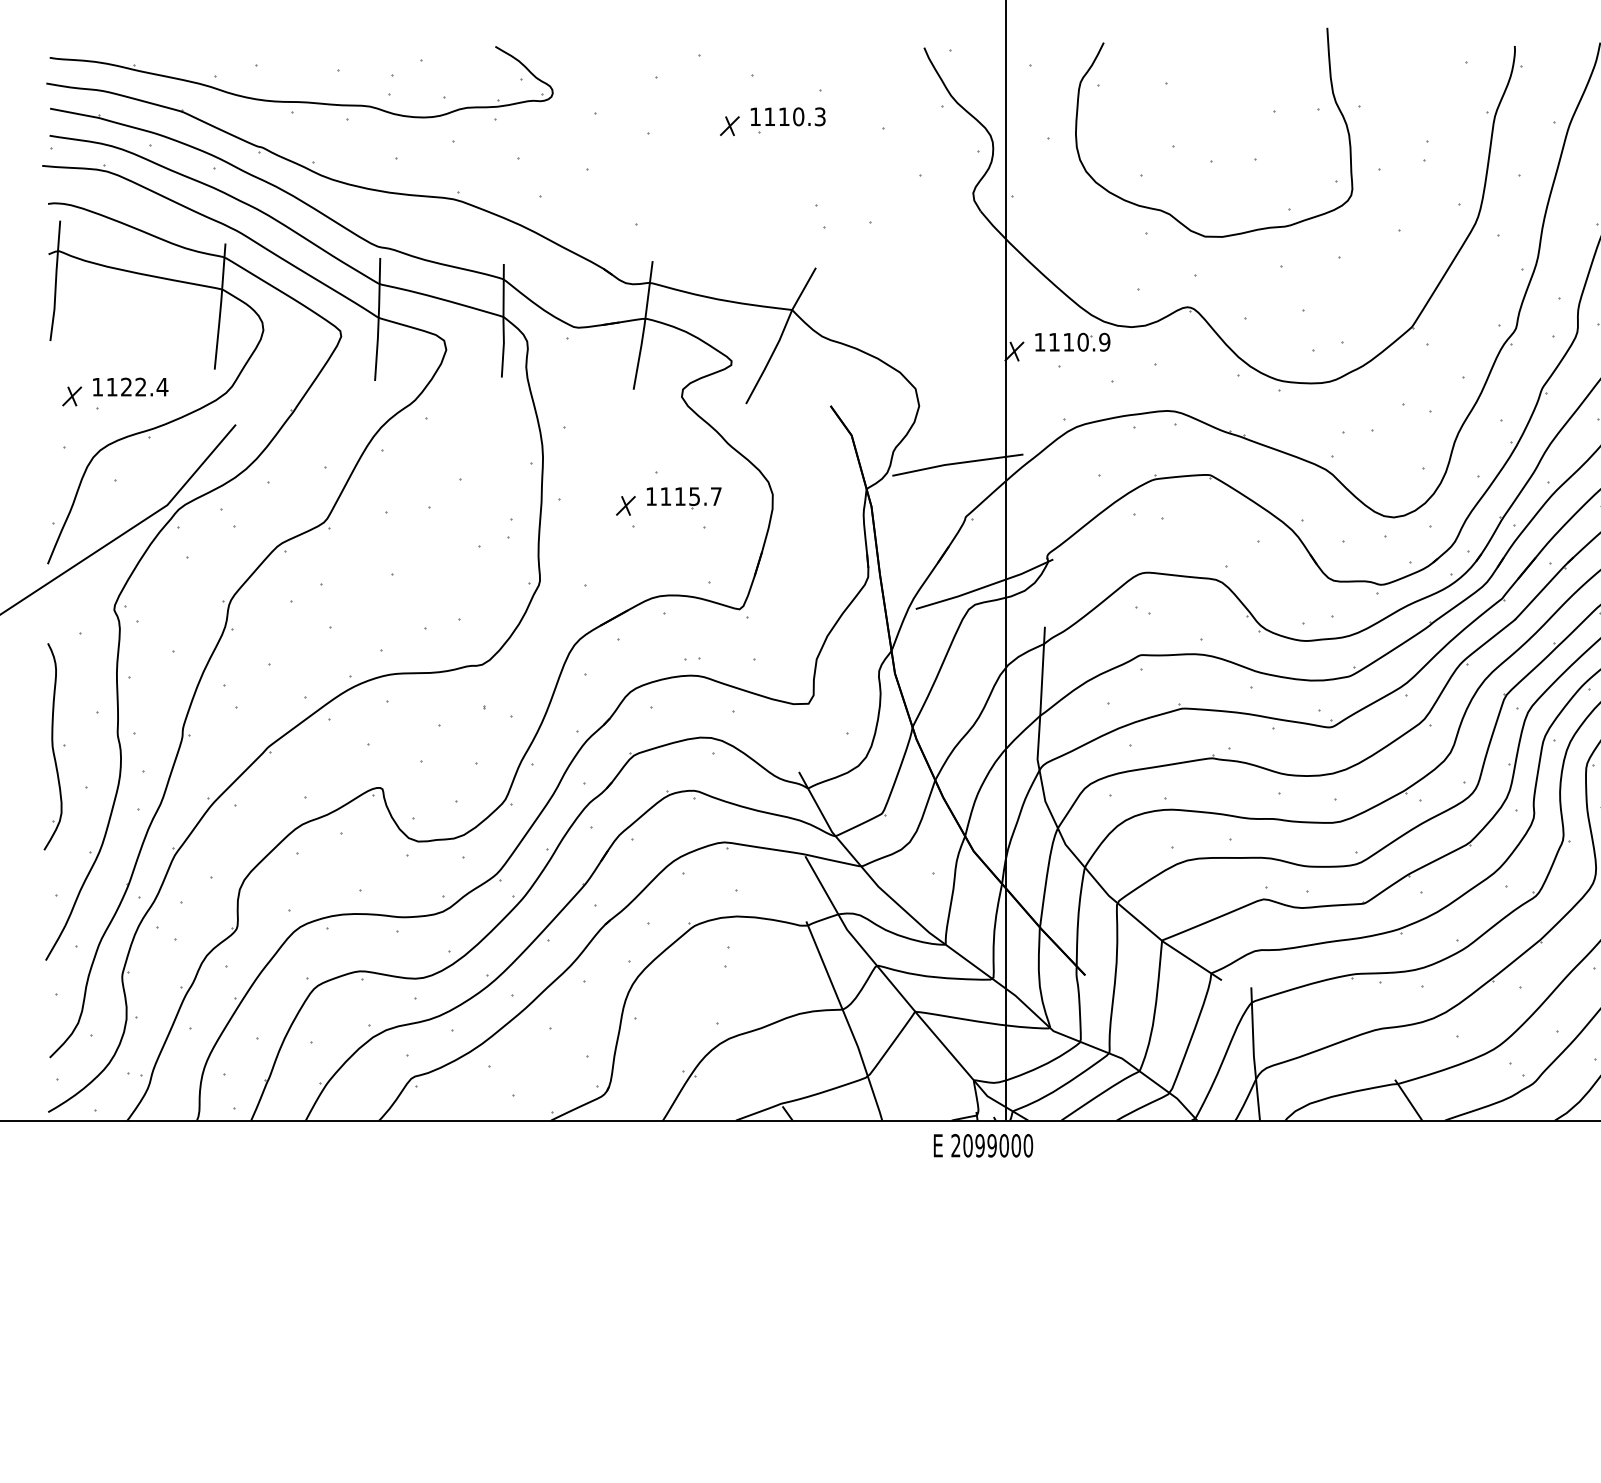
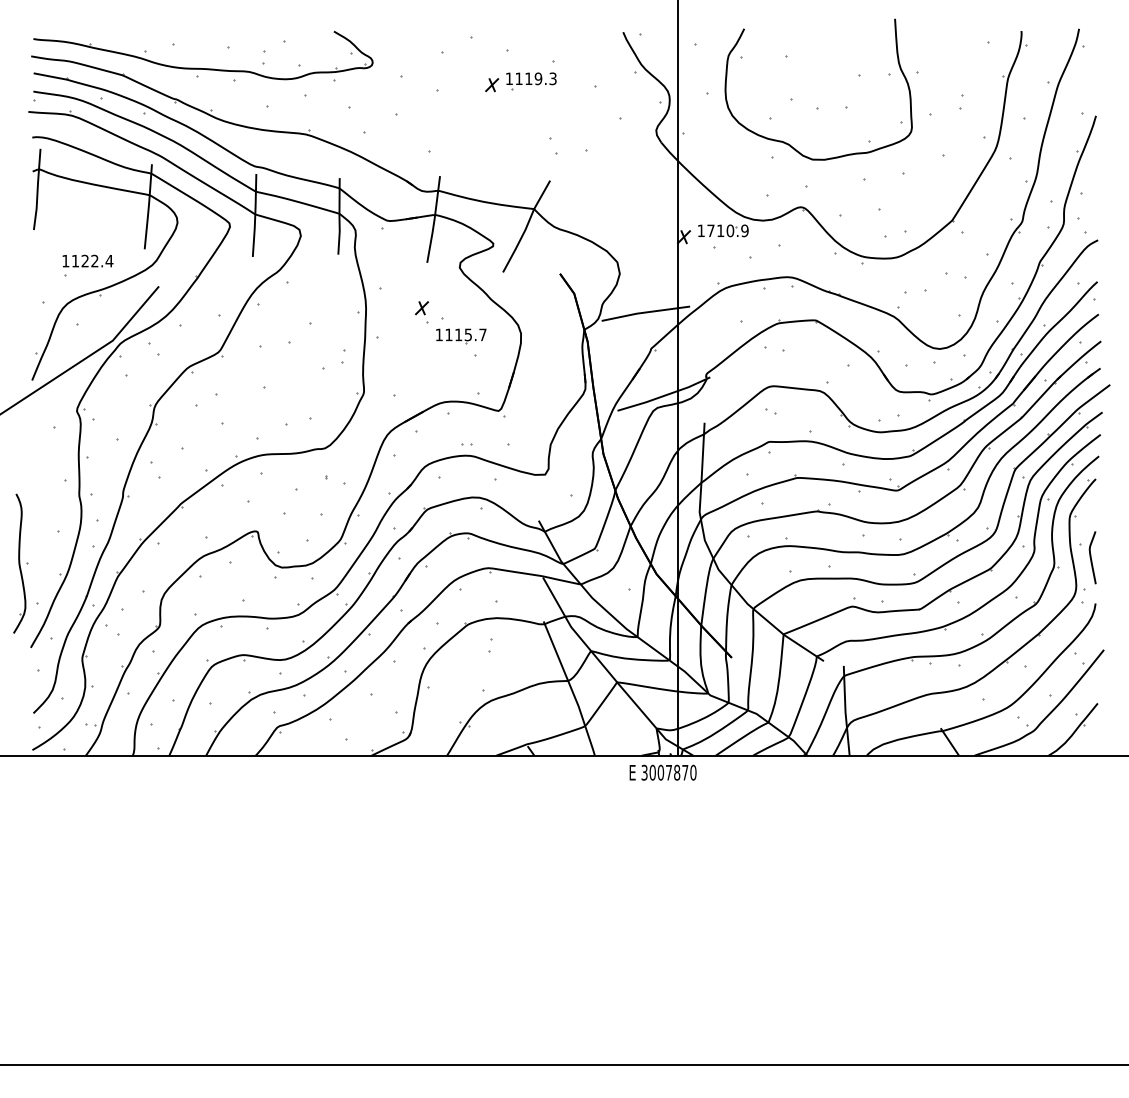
text: (798, 117) -> (538, 79), 1110.3 -> 1119.3
text: (1053, 341) -> (710, 230), 1110.9 -> 1710.9
part: (72, 396) -> (48, 267), removed
part: (625, 512) -> (421, 312), moved
part: (54, 746) -> (20, 563), moved
text: (985, 1145) -> (664, 772), 2099000 -> 3007870

